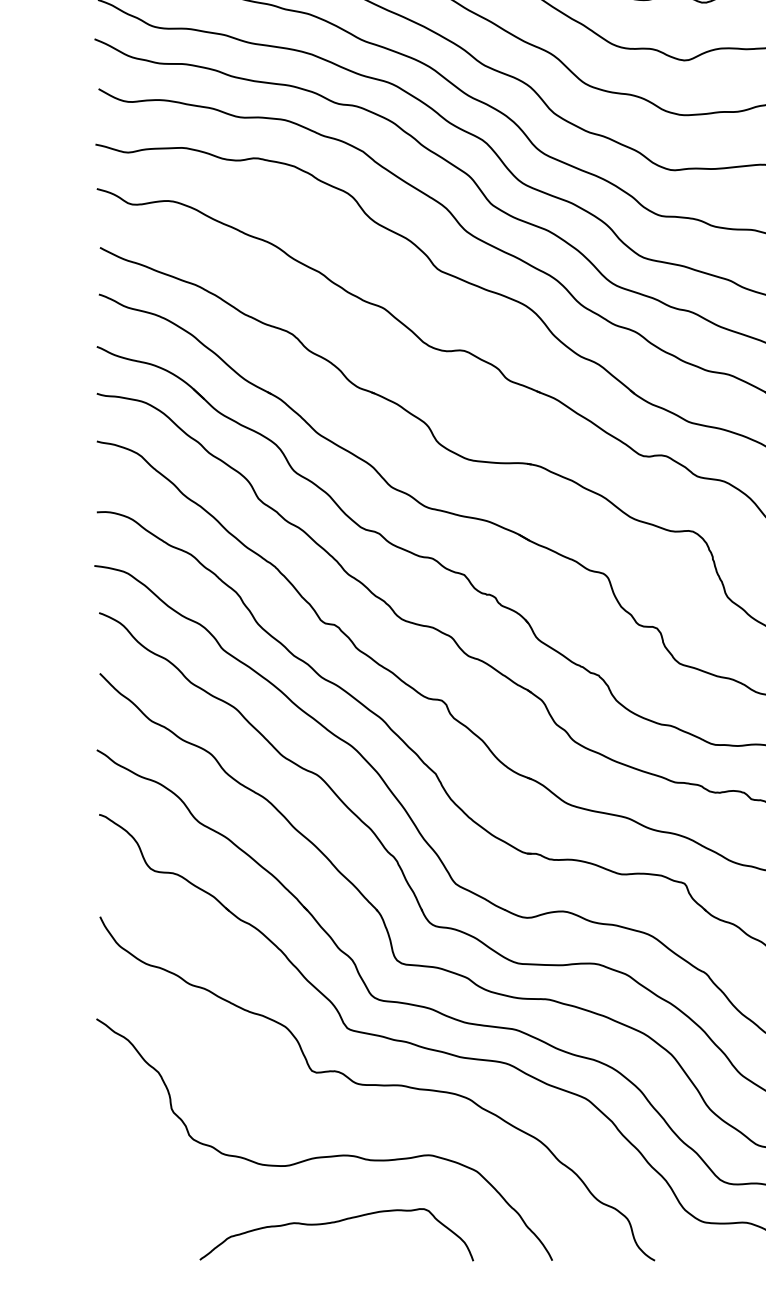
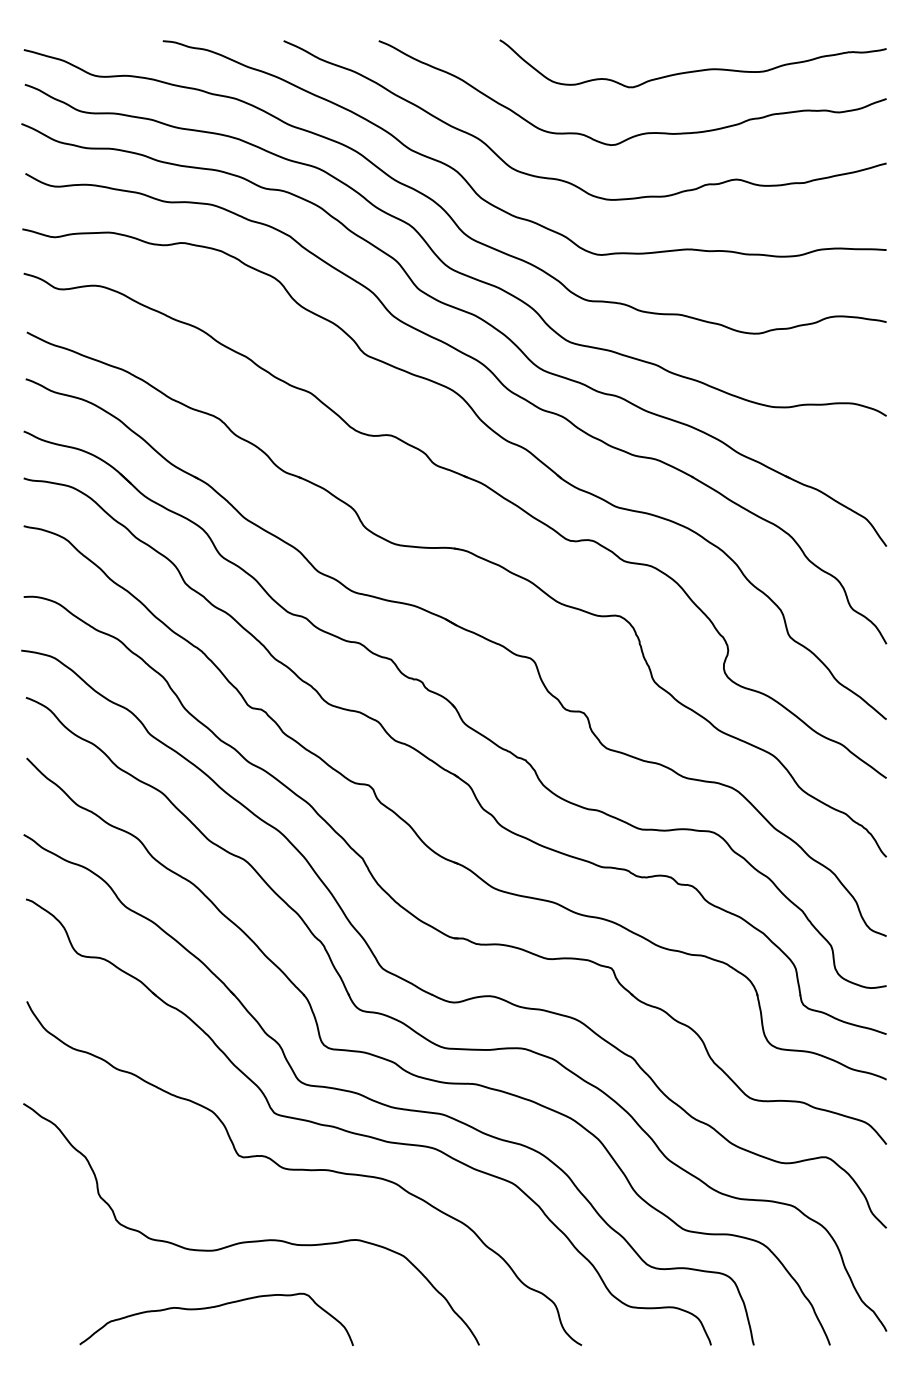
curve: (332, 1223) -> (212, 1308), moved

